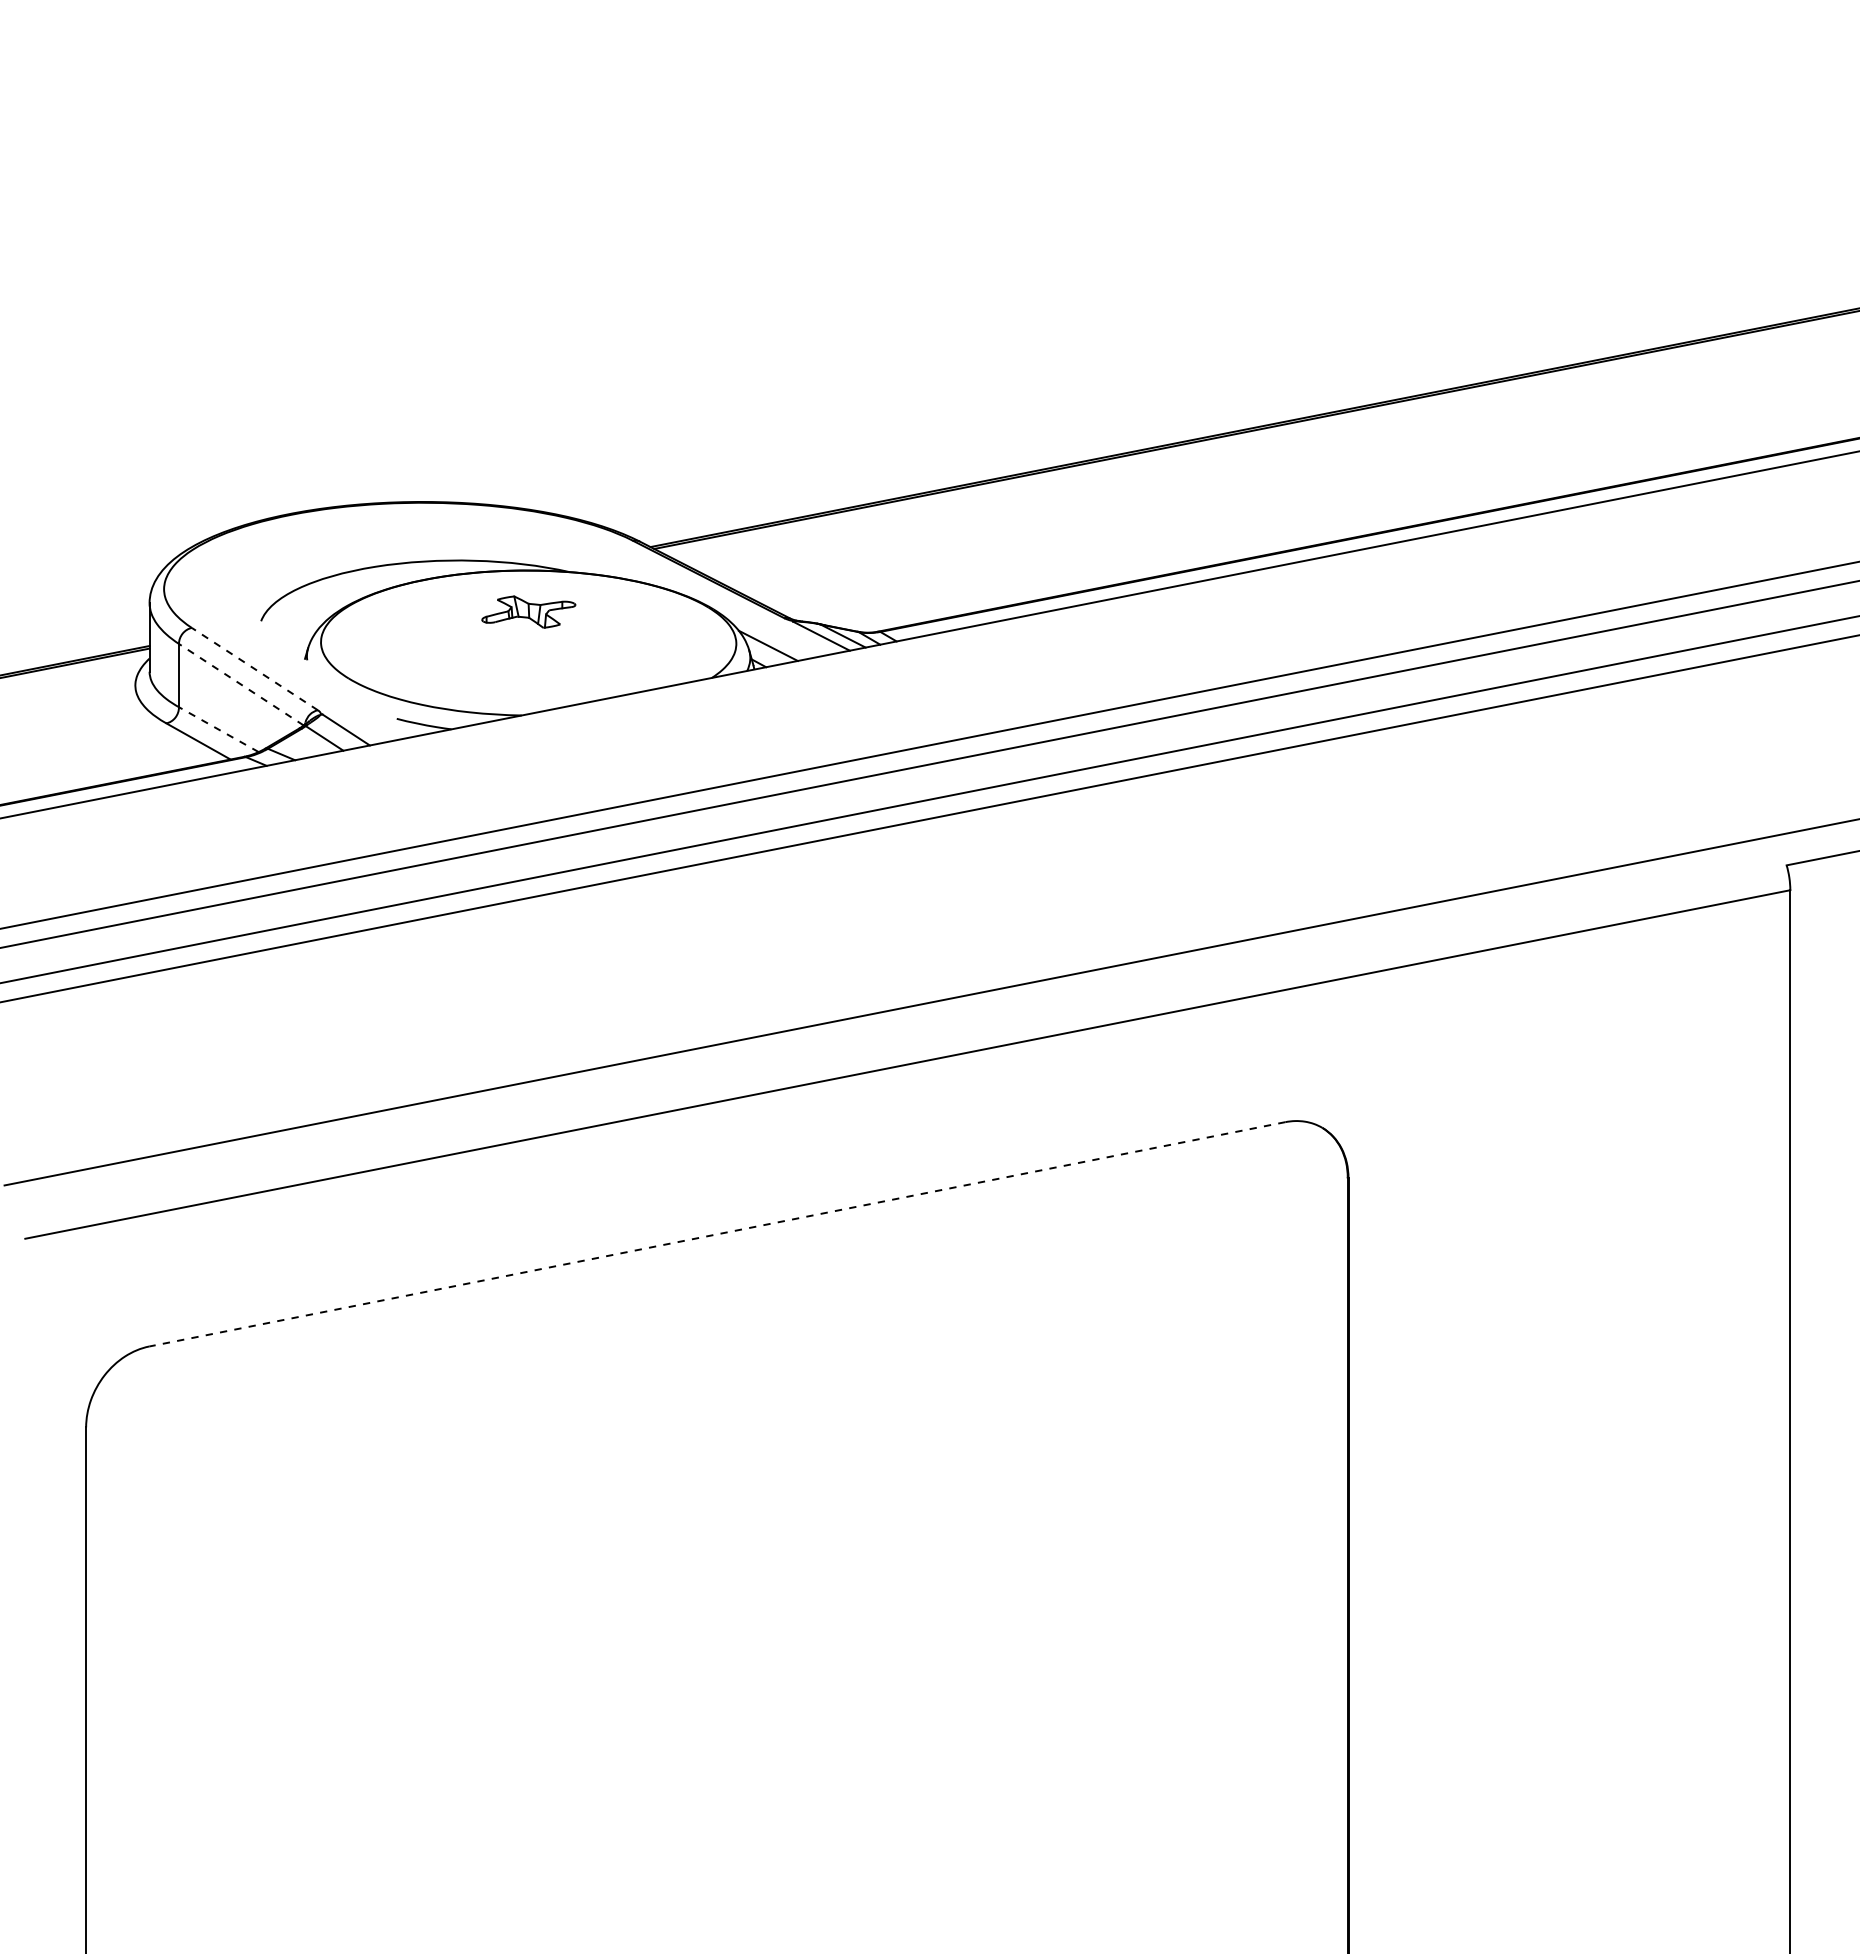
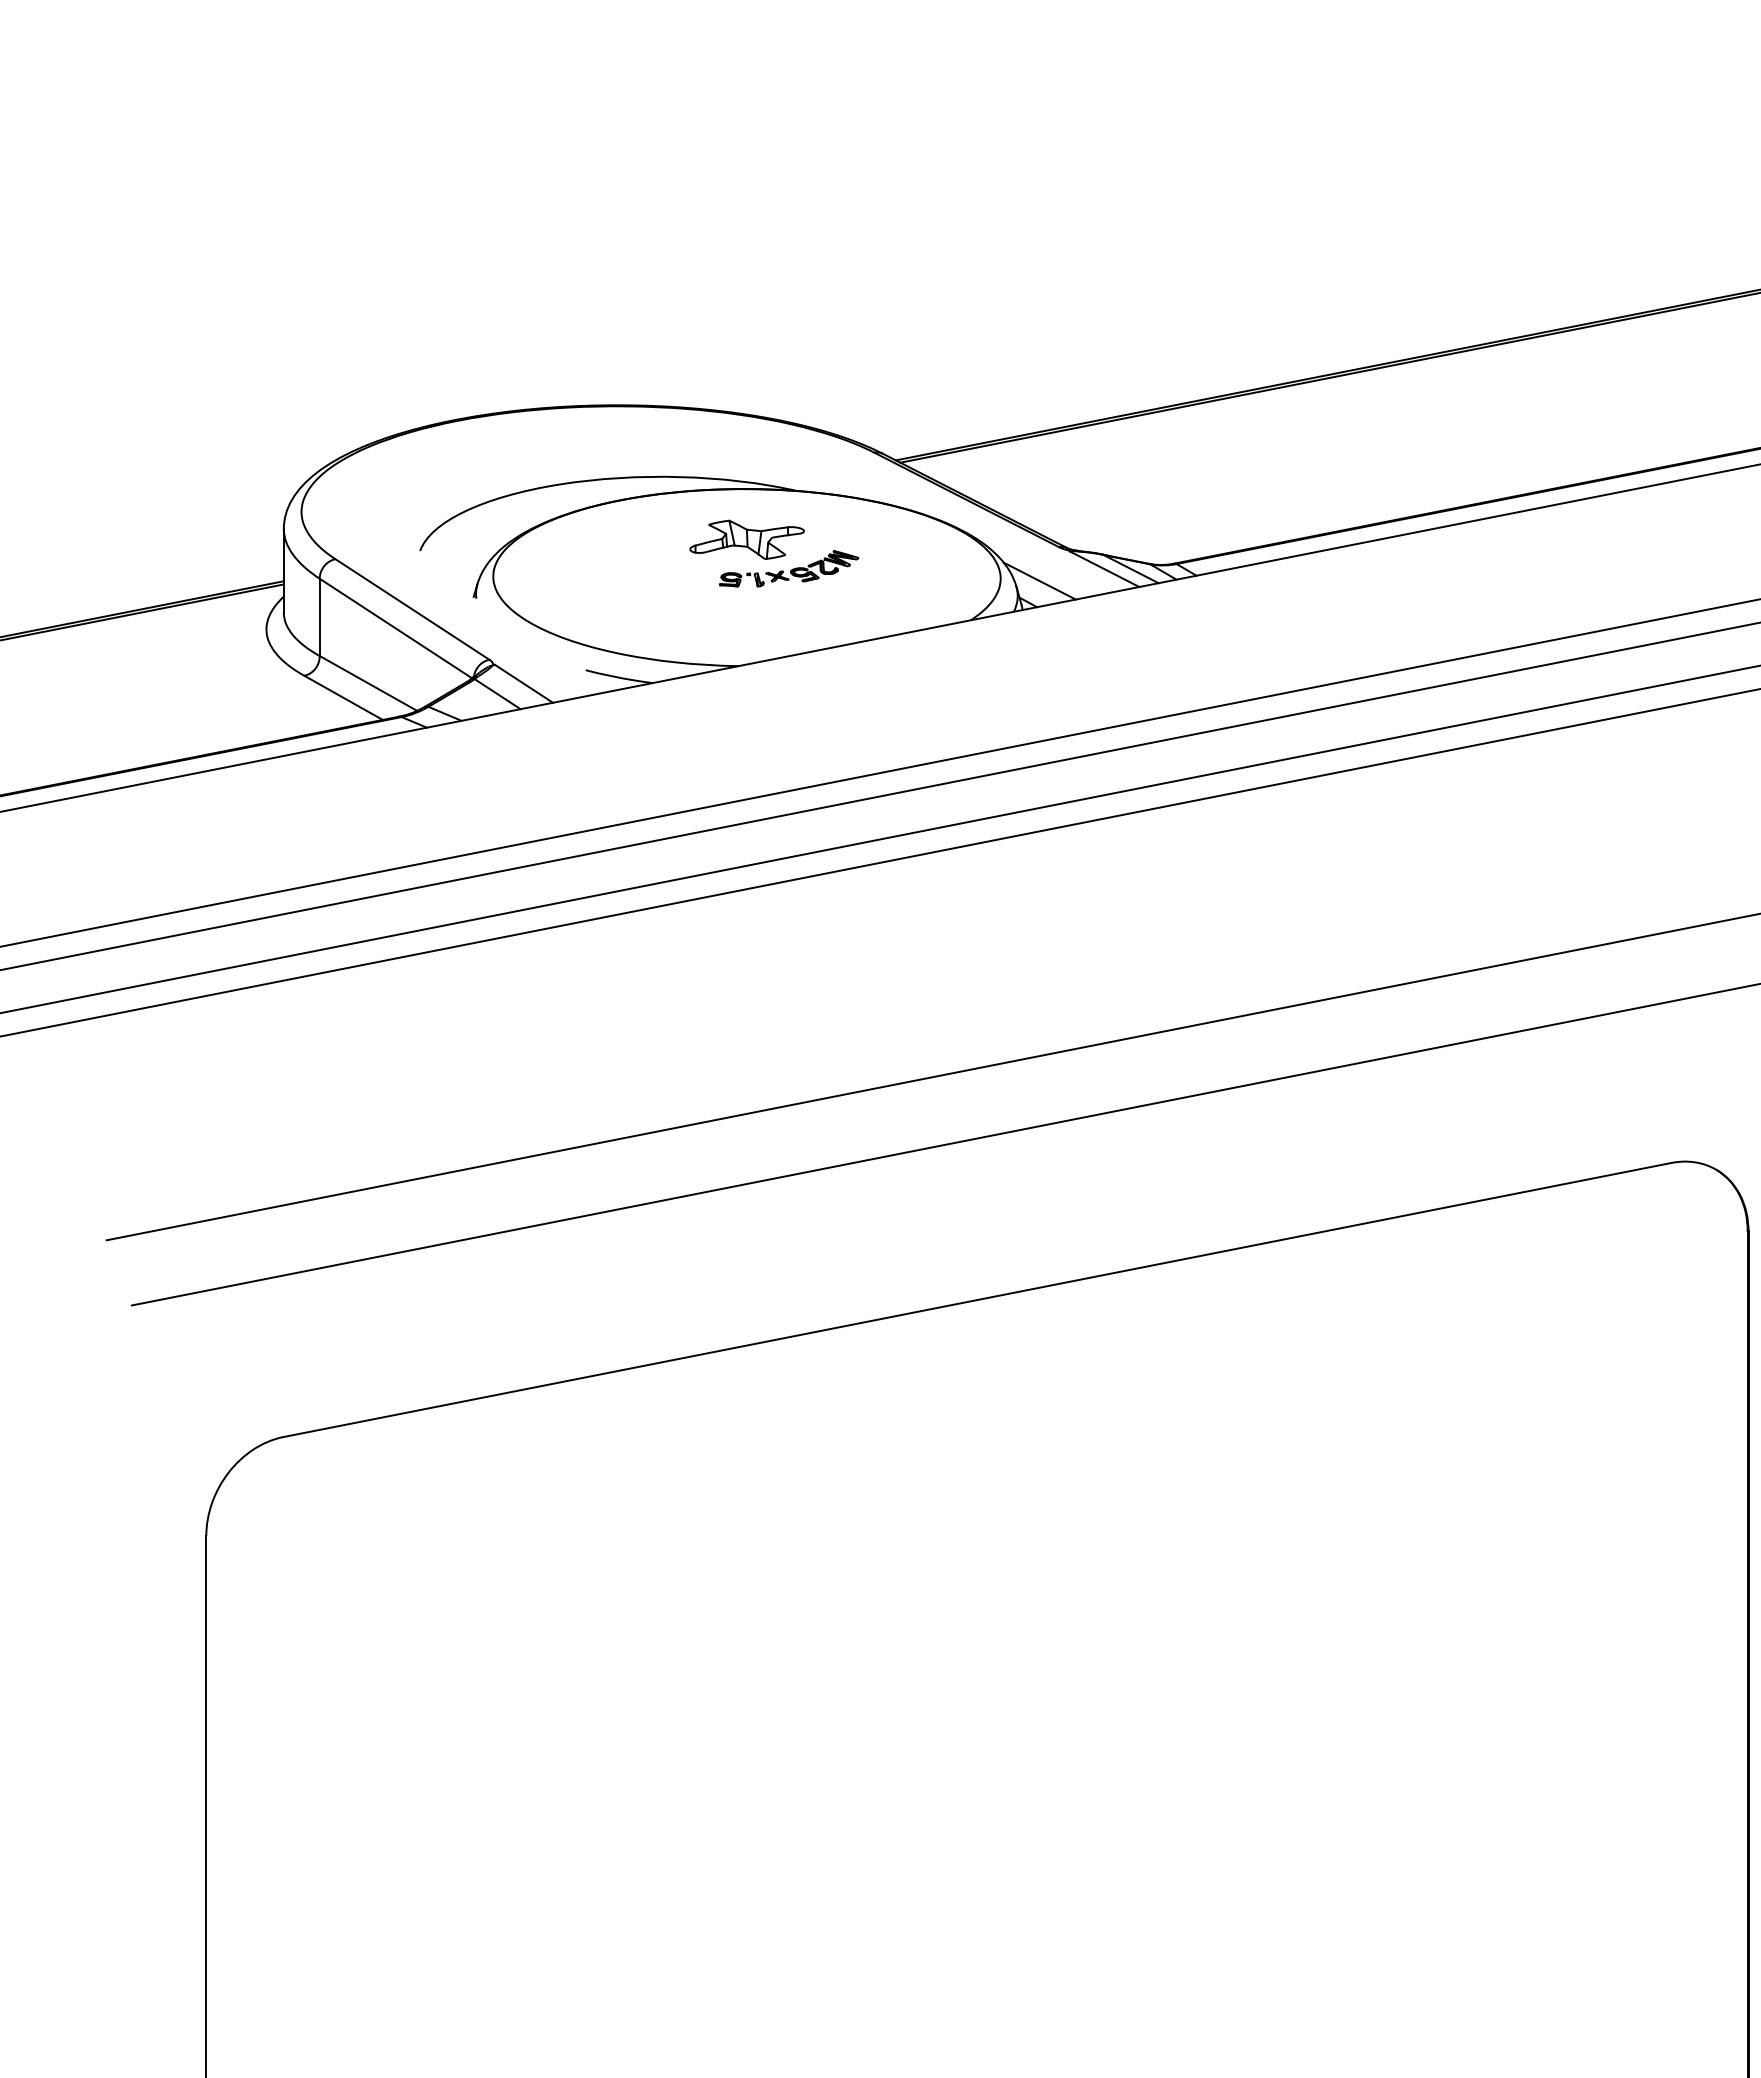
part: (562, 635) -> (788, 568), added
line: (254, 668) -> (411, 608), dashed -> solid
line: (241, 684) -> (396, 628), dashed -> solid
line: (218, 729) -> (368, 683), dashed -> solid
line: (716, 1234) -> (976, 1300), dashed -> solid

